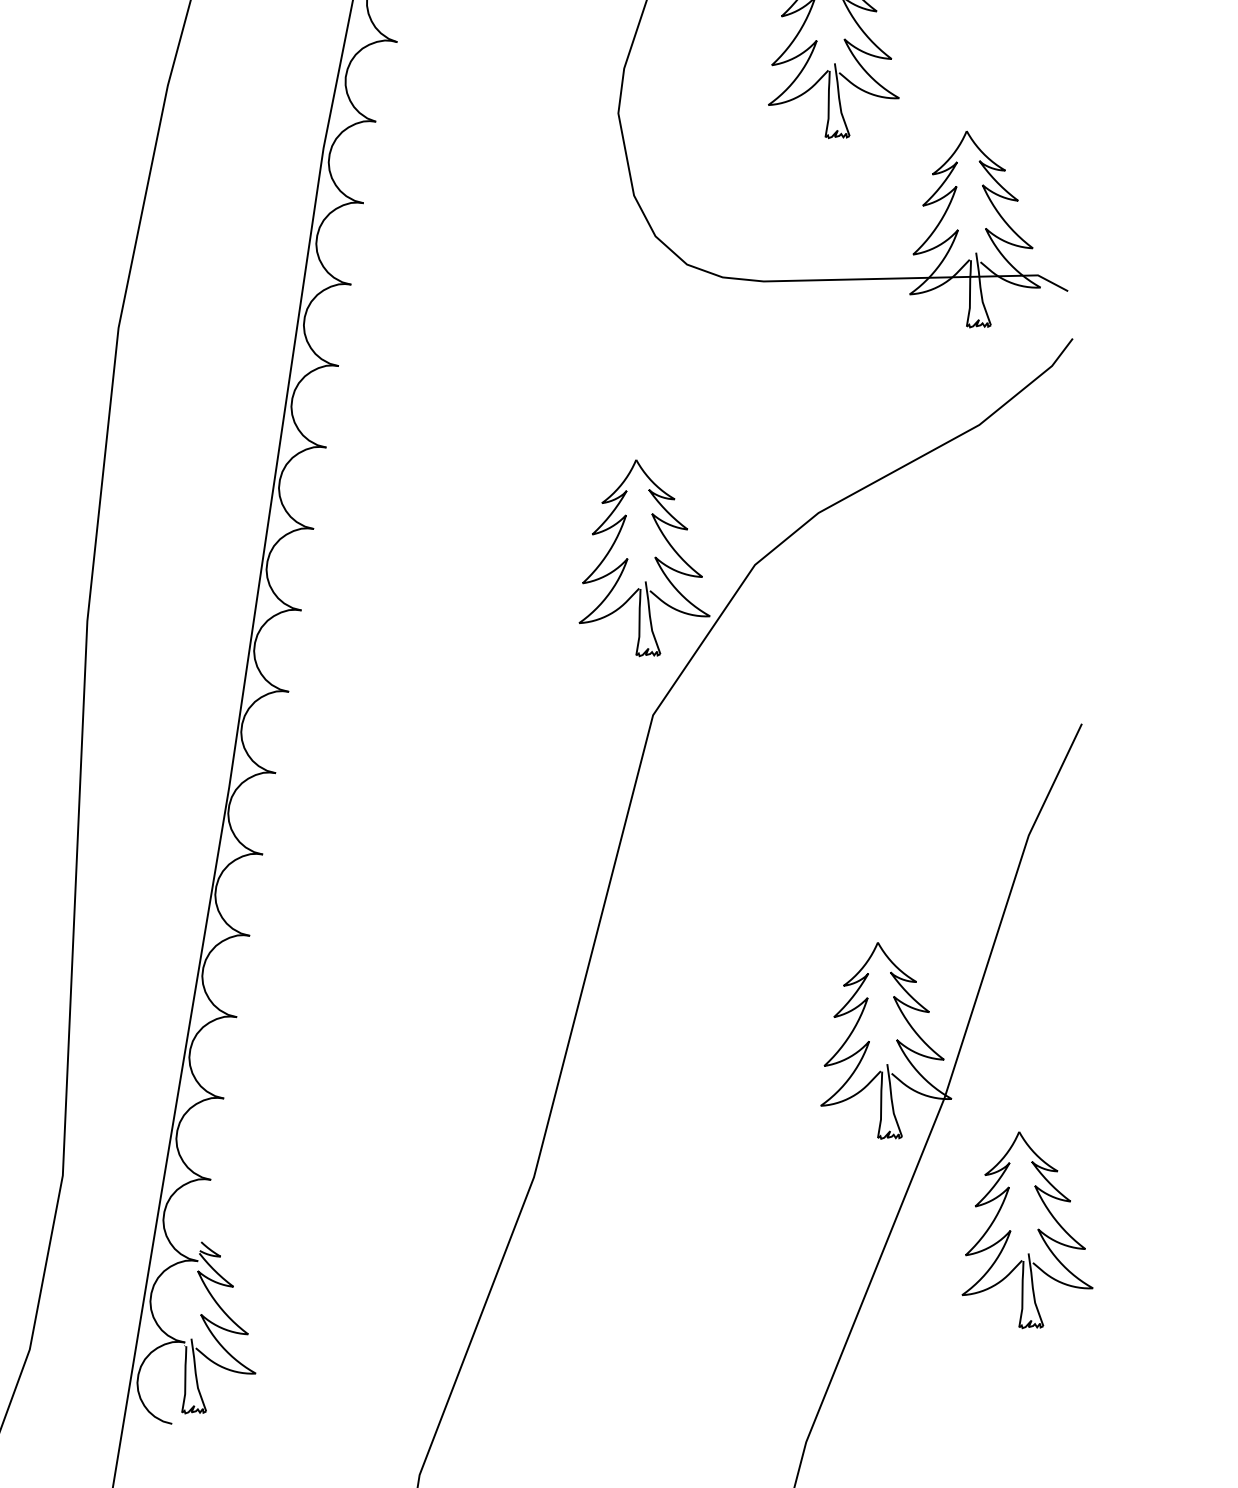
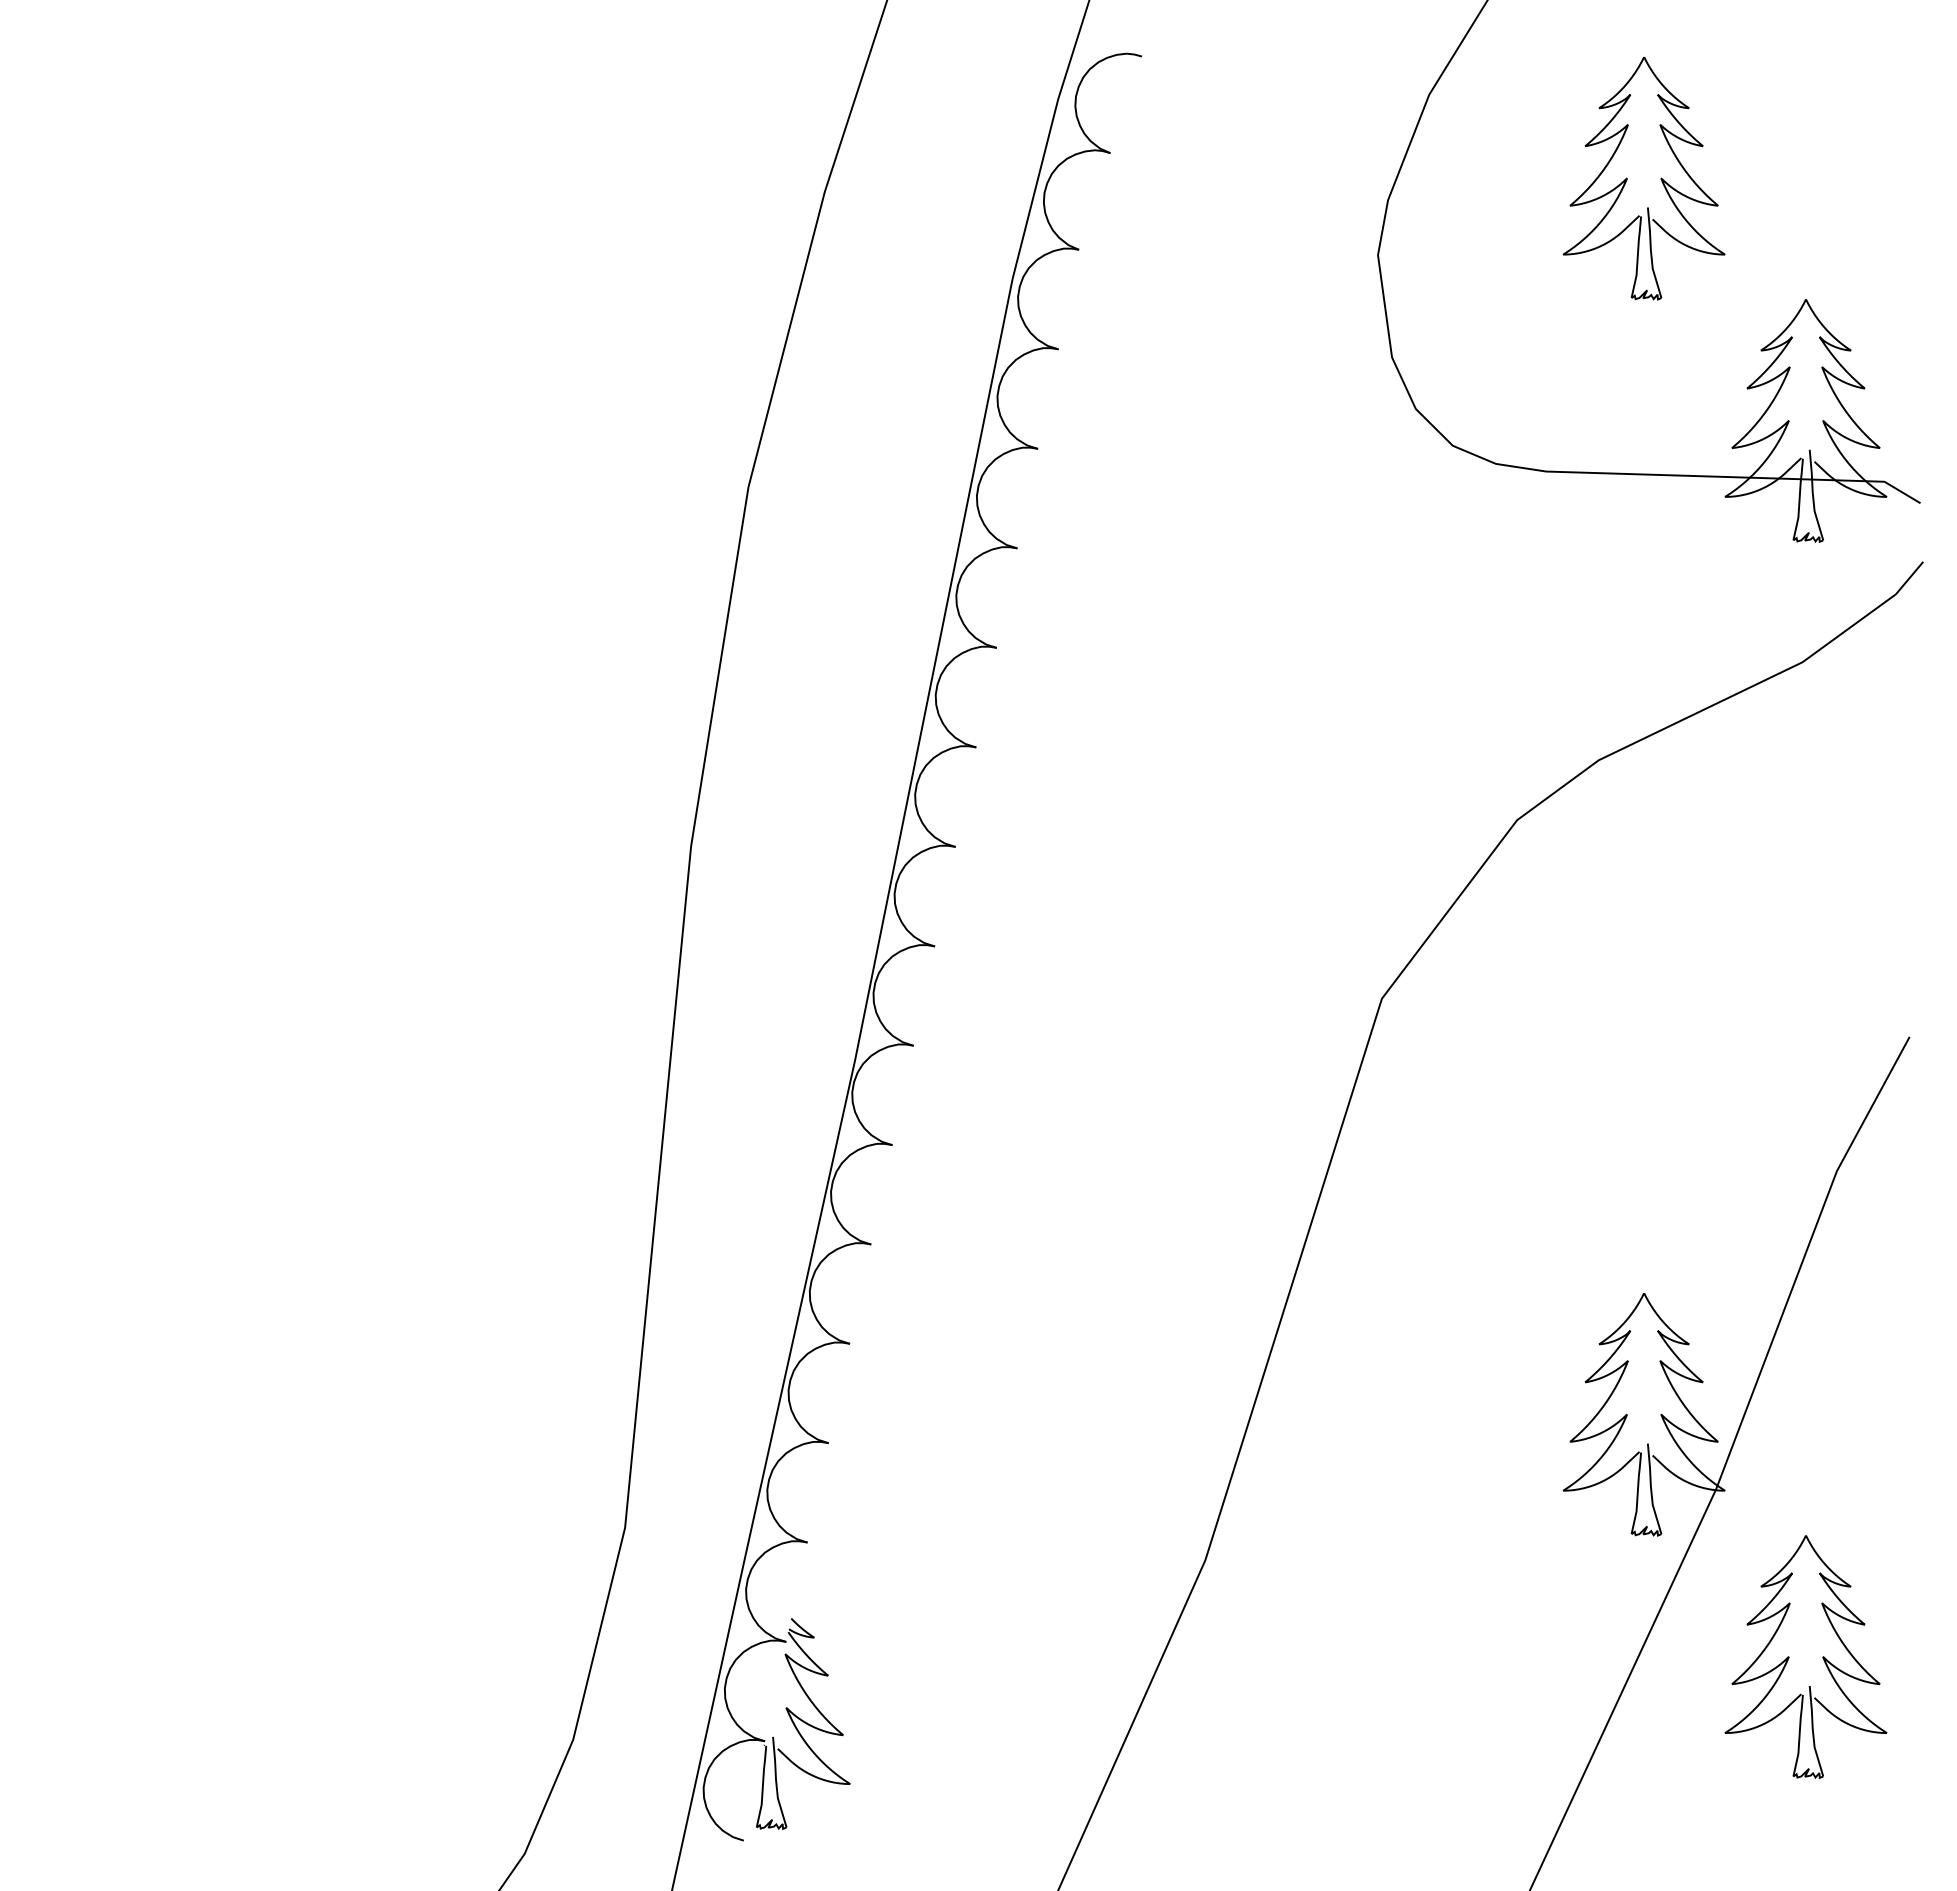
part: (628, 558) -> (1361, 804), removed

